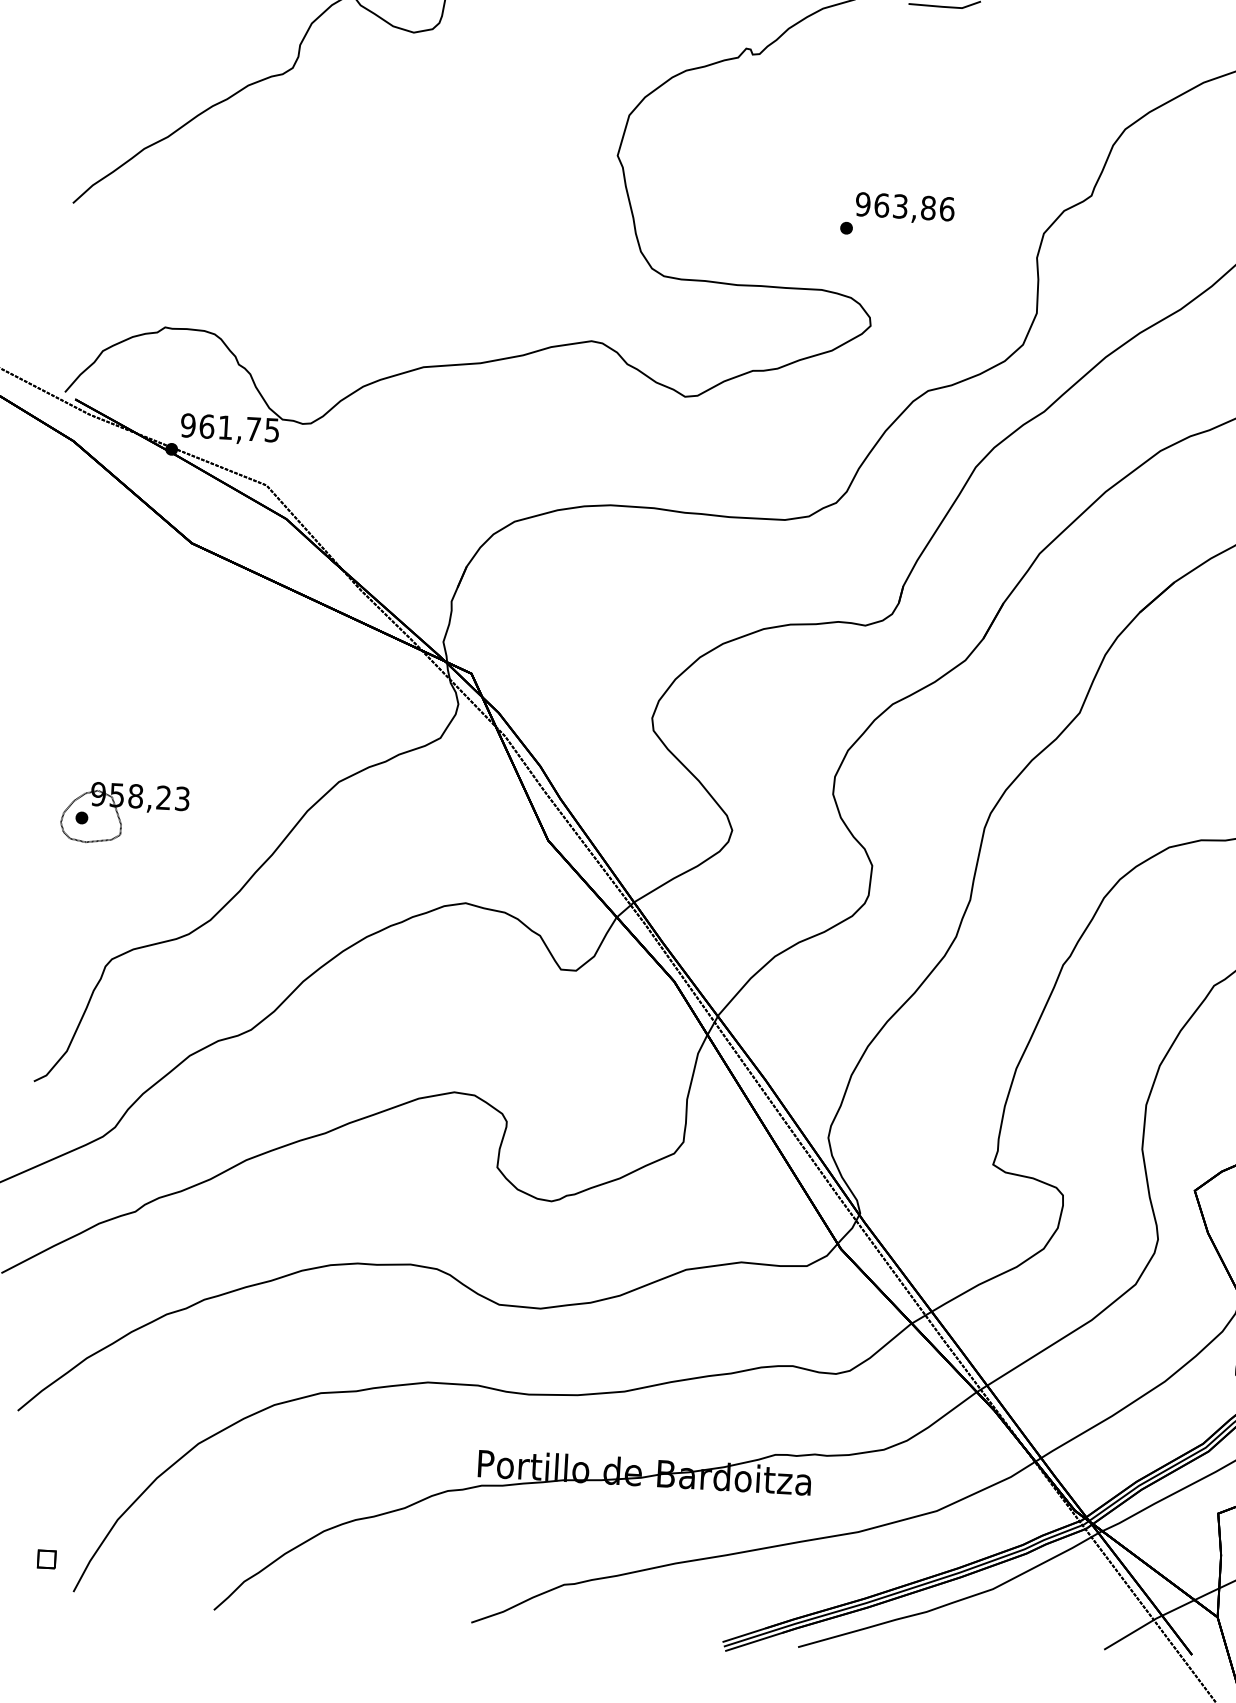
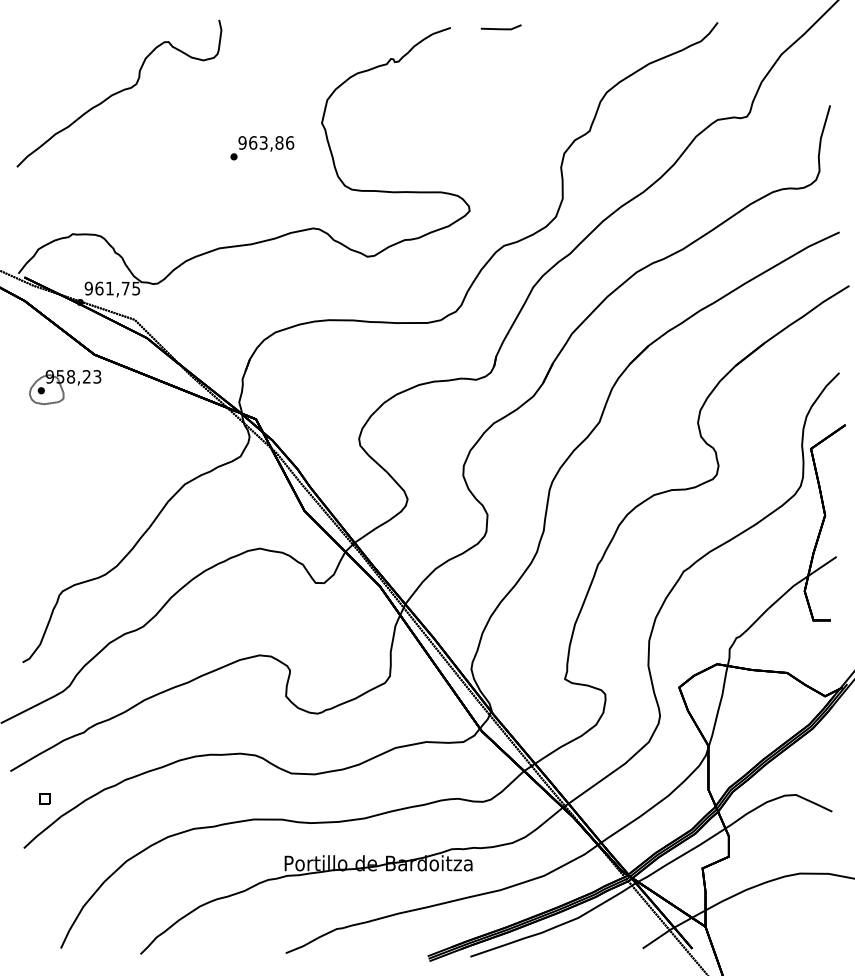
text: (897, 216) -> (262, 148), moved
part: (125, 814) -> (65, 387), moved
part: (46, 1558) -> (44, 798), moved

